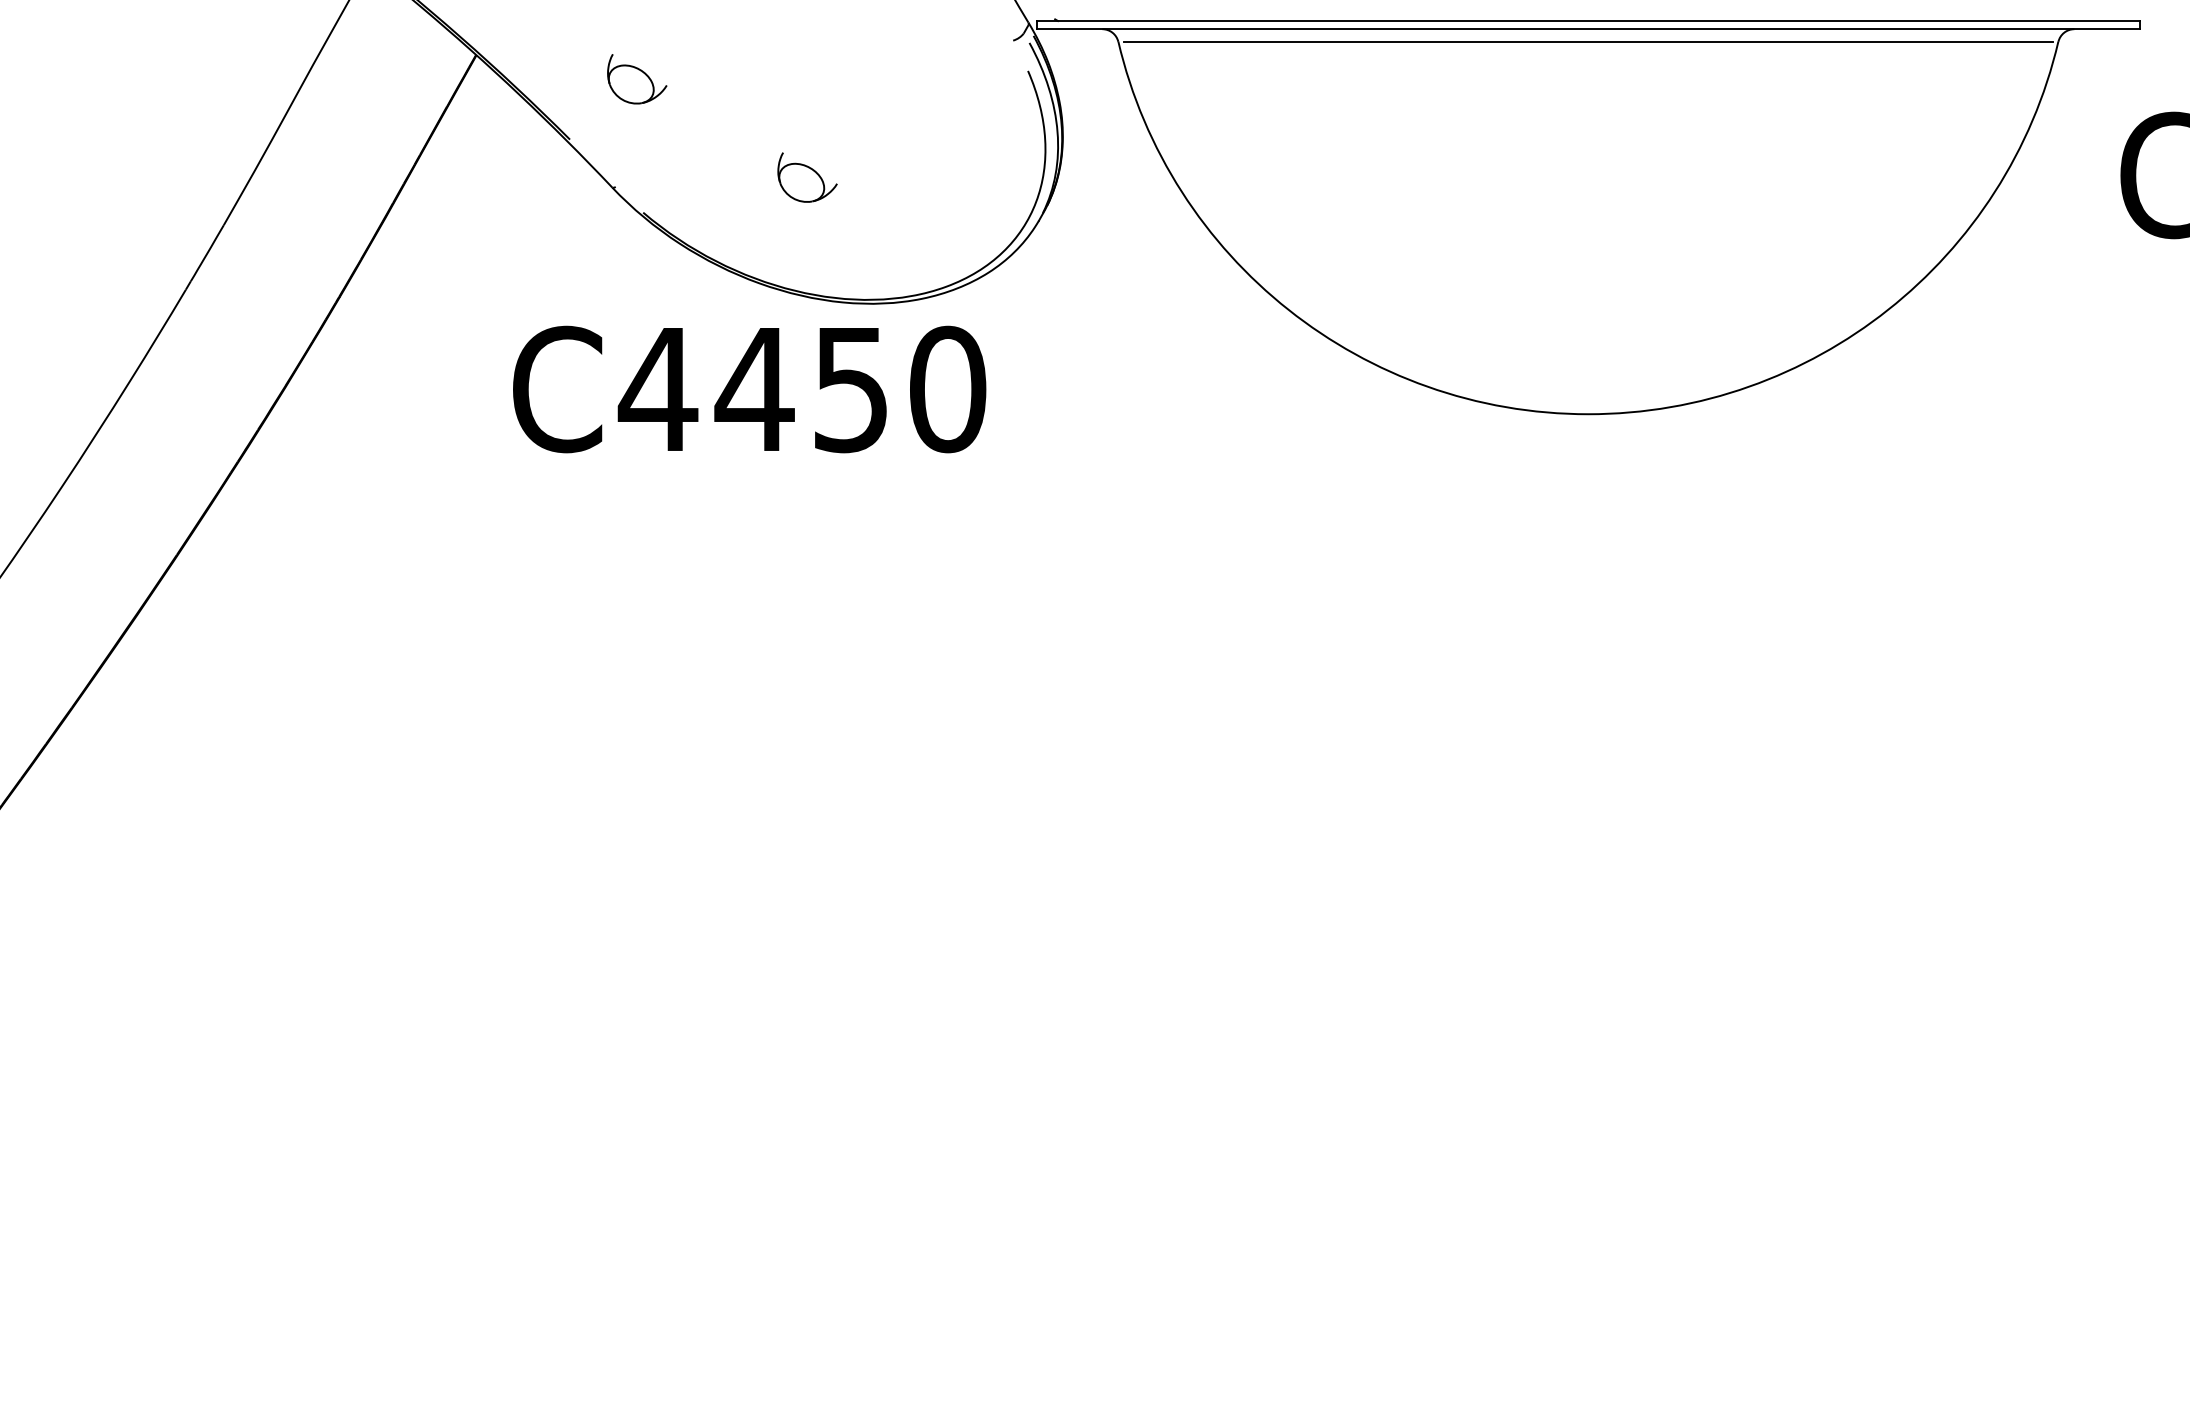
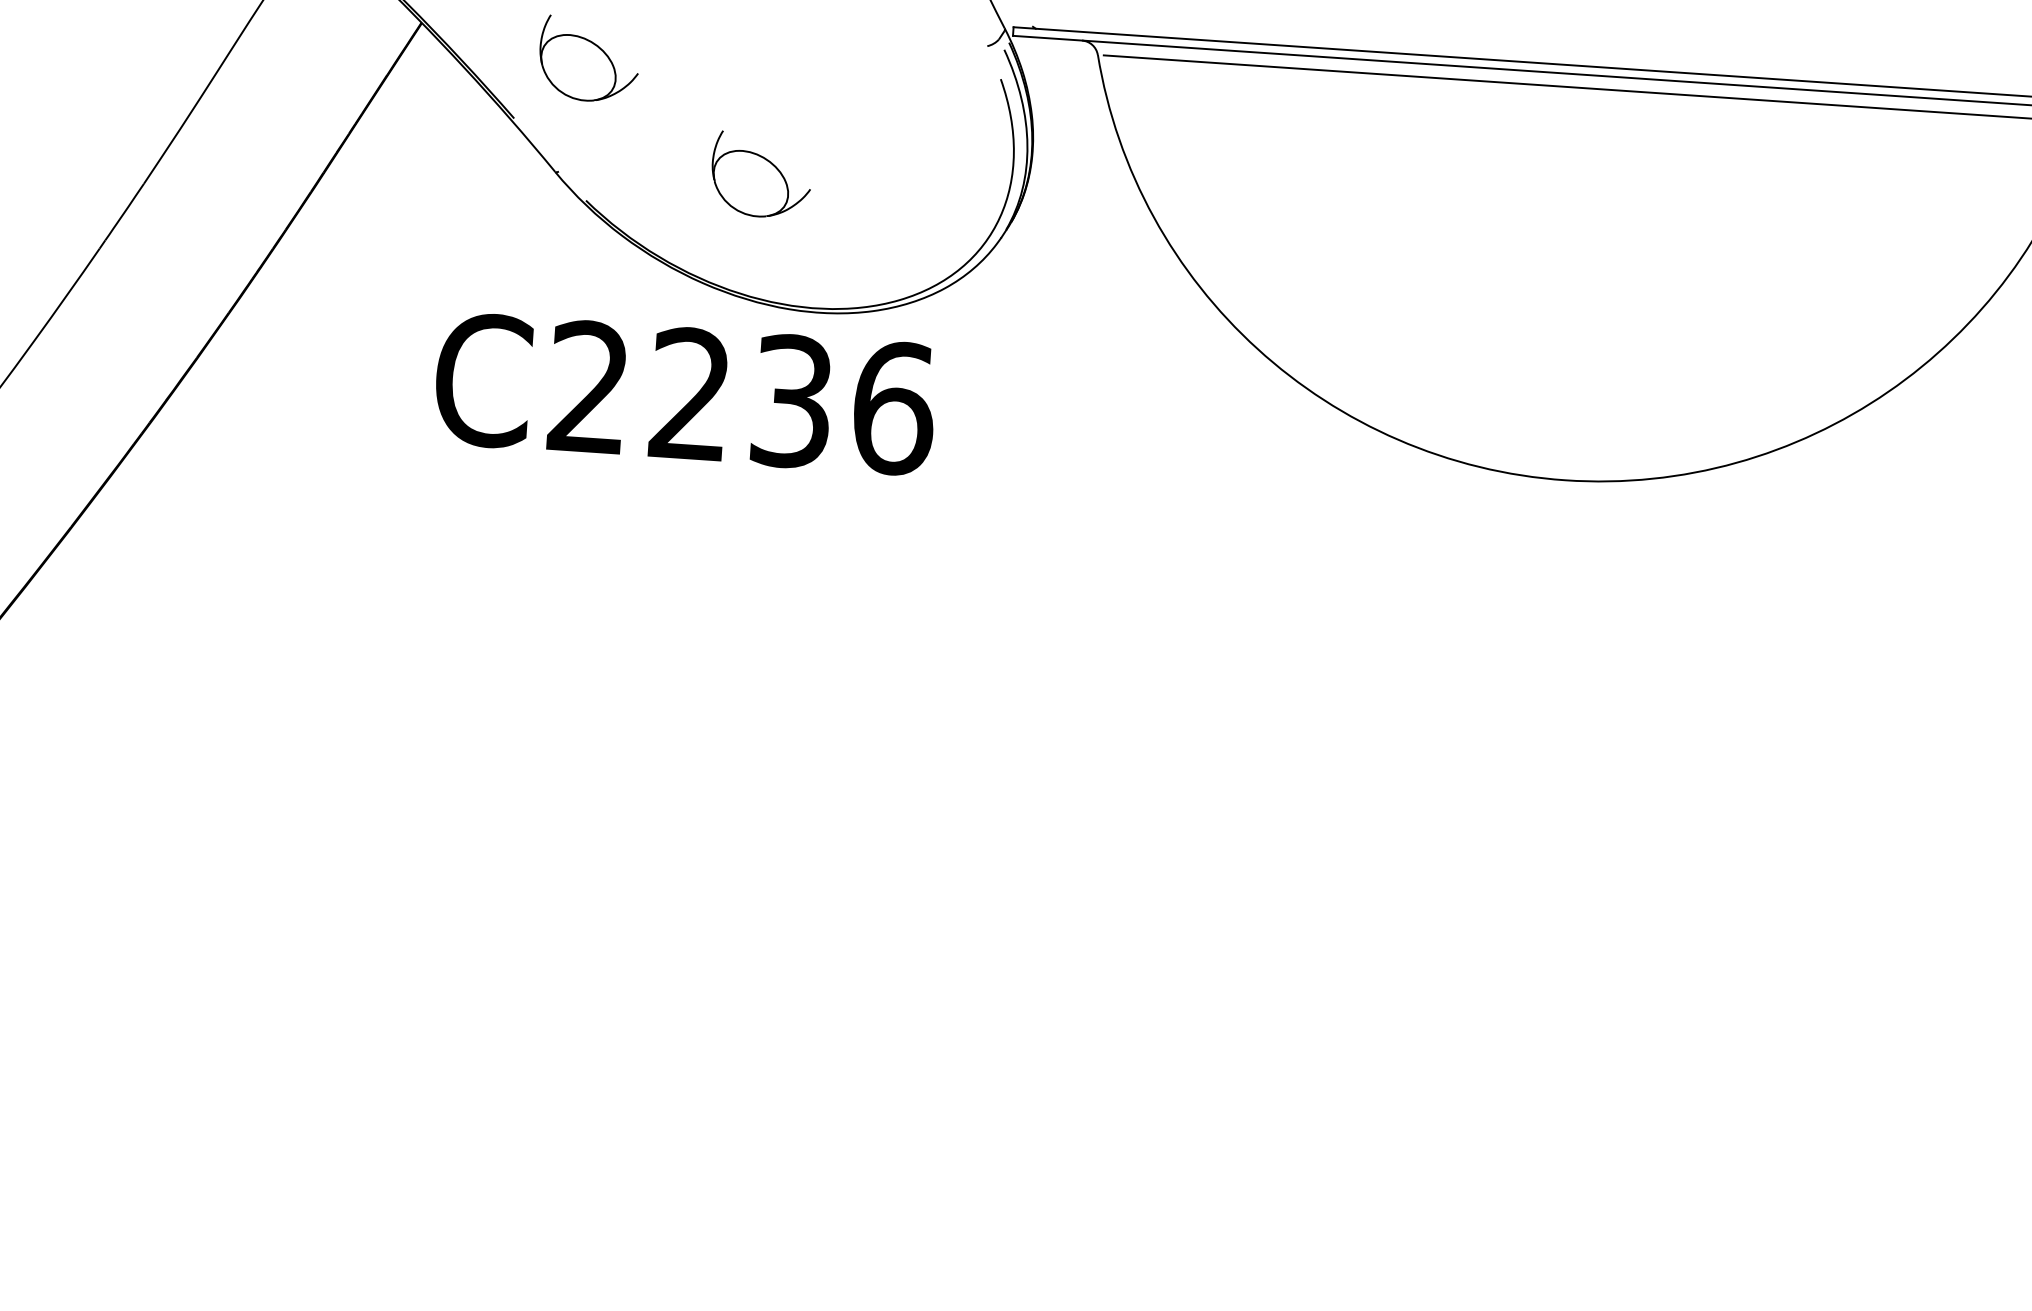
part: (637, 79) -> (589, 60), size x1.6
part: (807, 177) -> (761, 175), size x1.6
text: (801, 389) -> (739, 397), C4450 -> C2236

